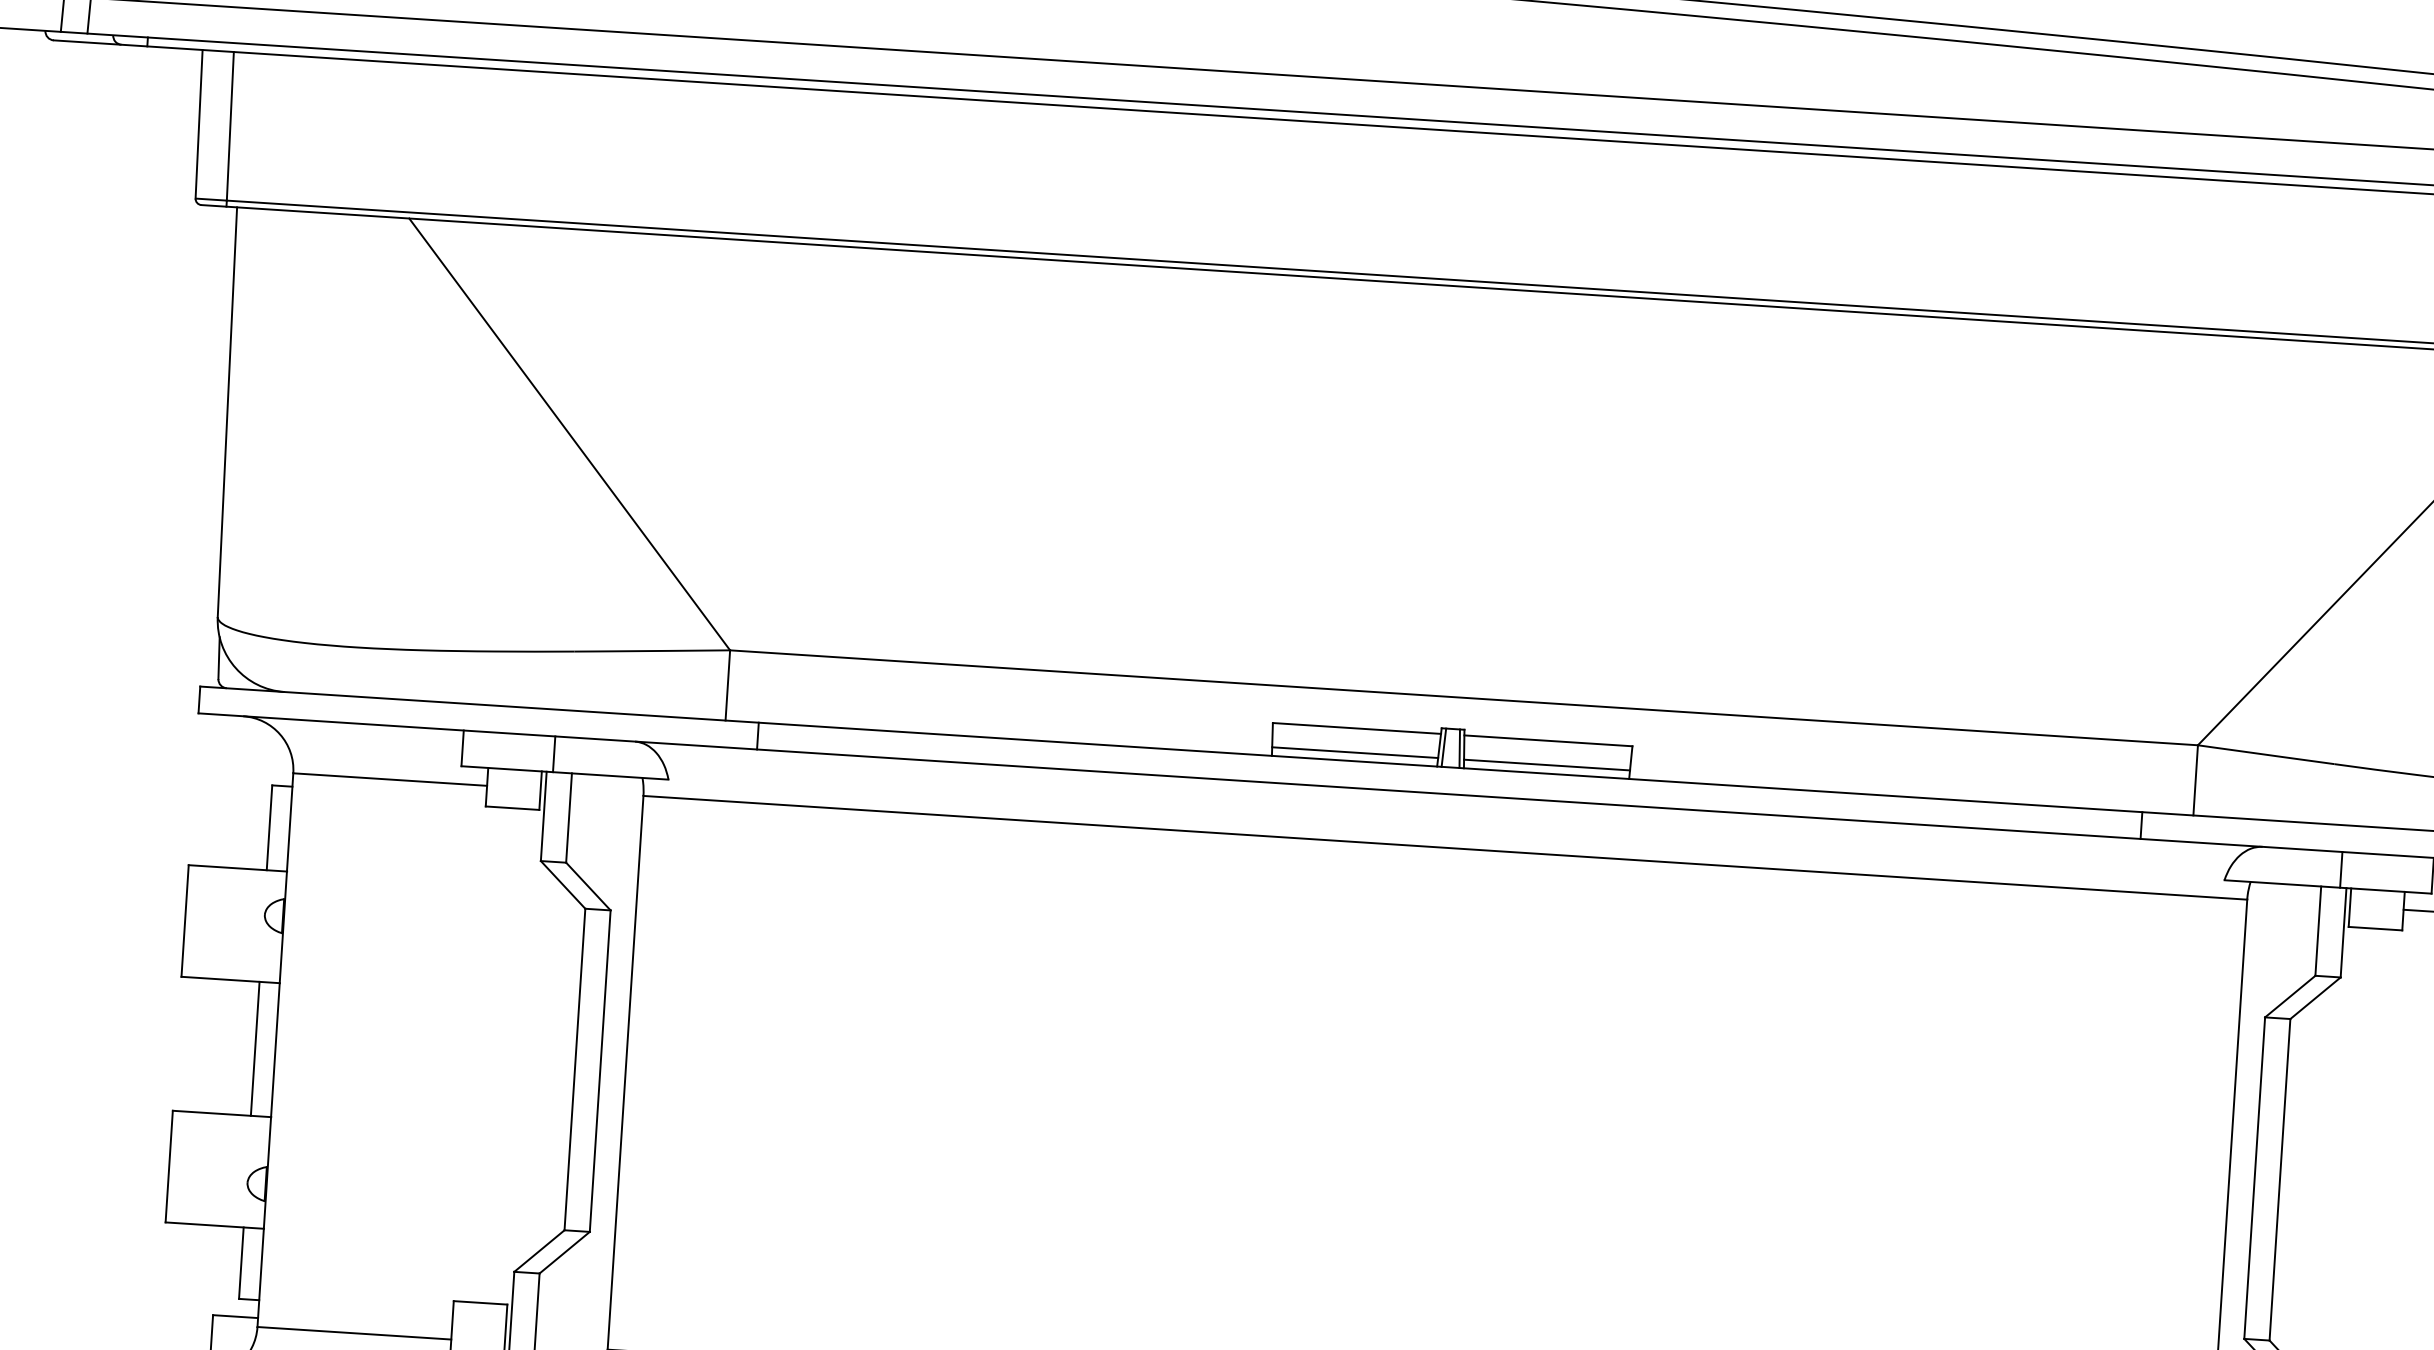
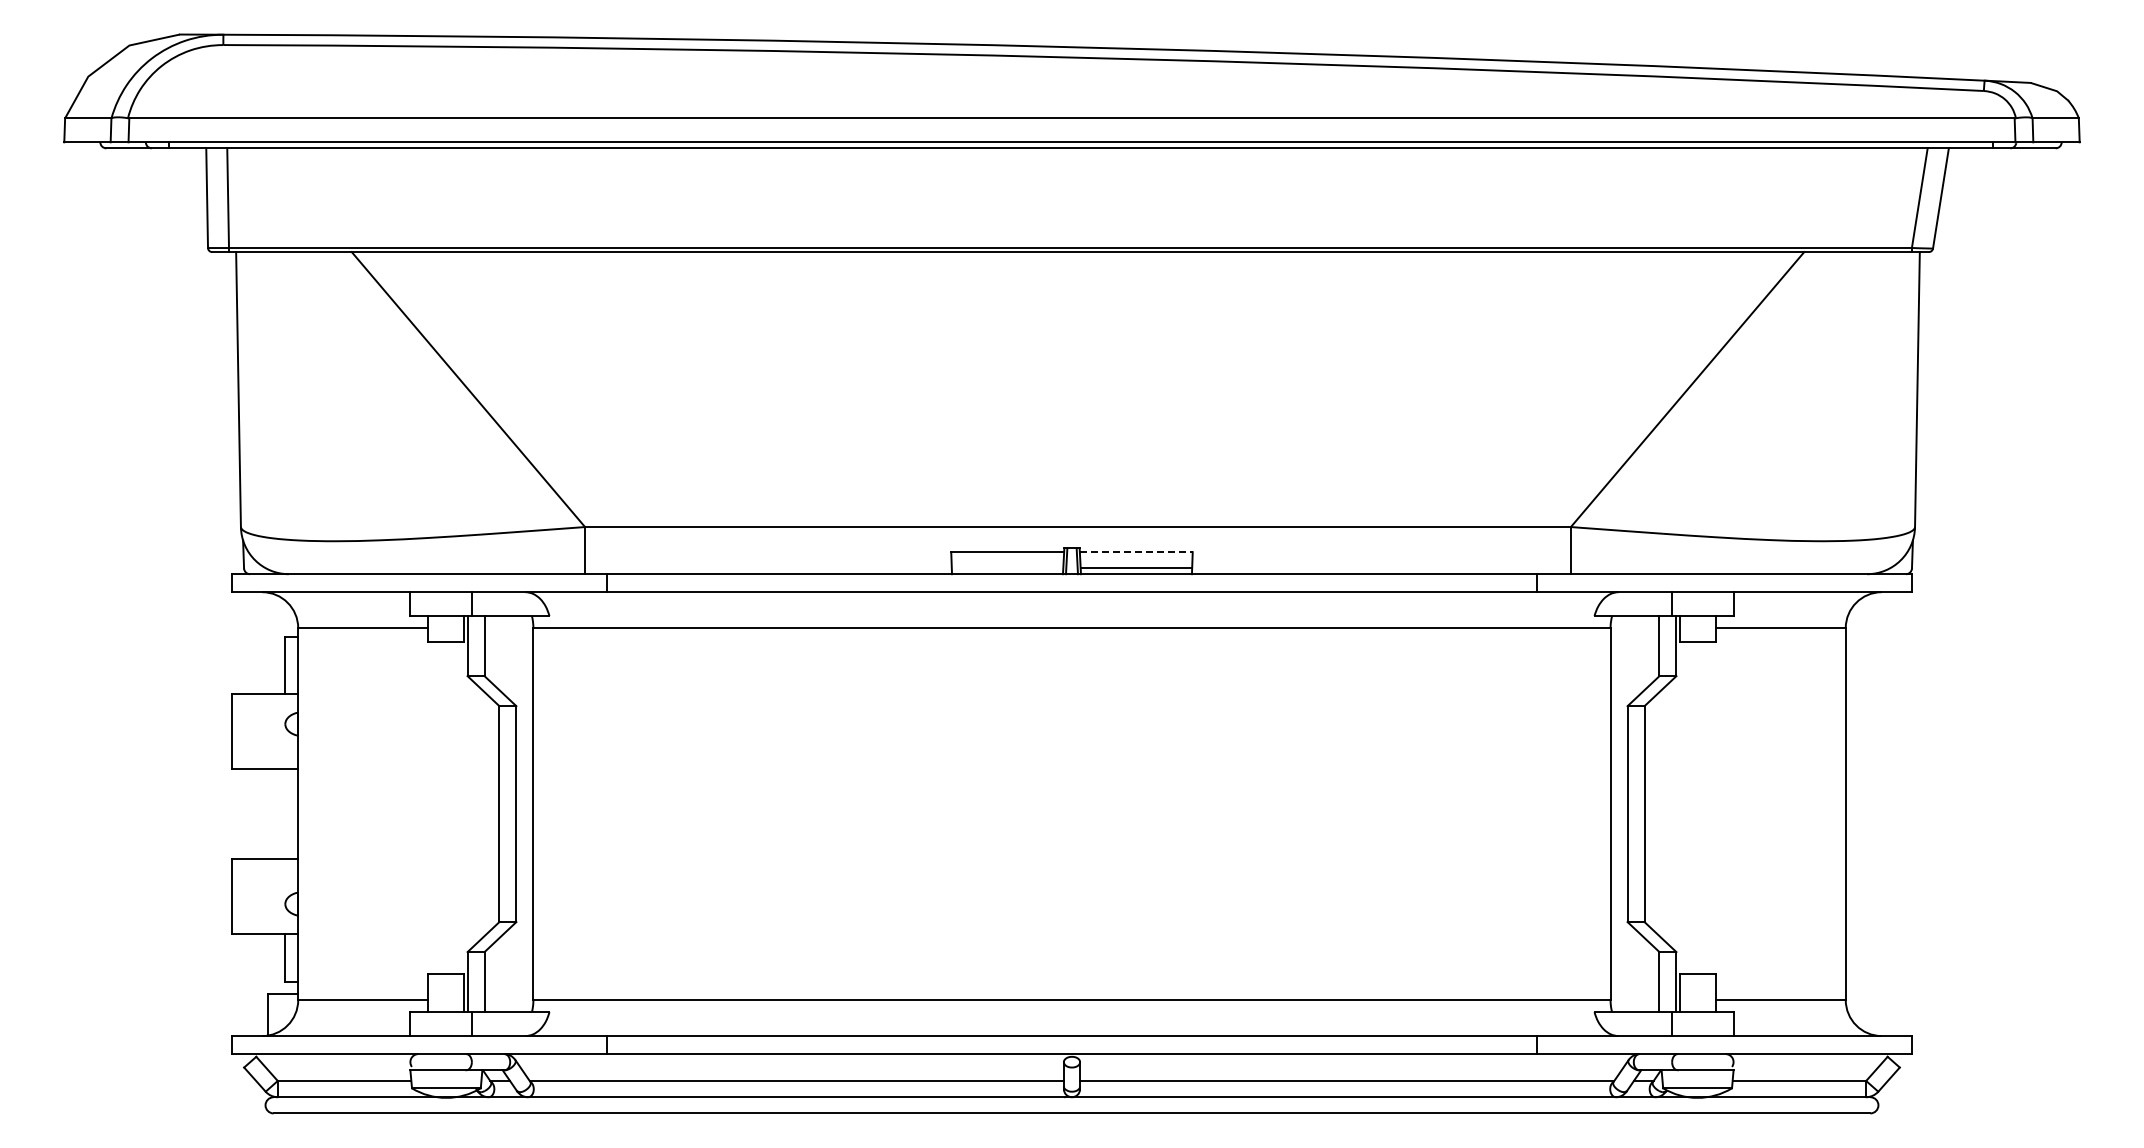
line: (1548, 741) -> (1136, 552), solid -> dashed
line: (1355, 752) -> (1007, 568), removed
line: (254, 1049) -> (284, 814), removed

